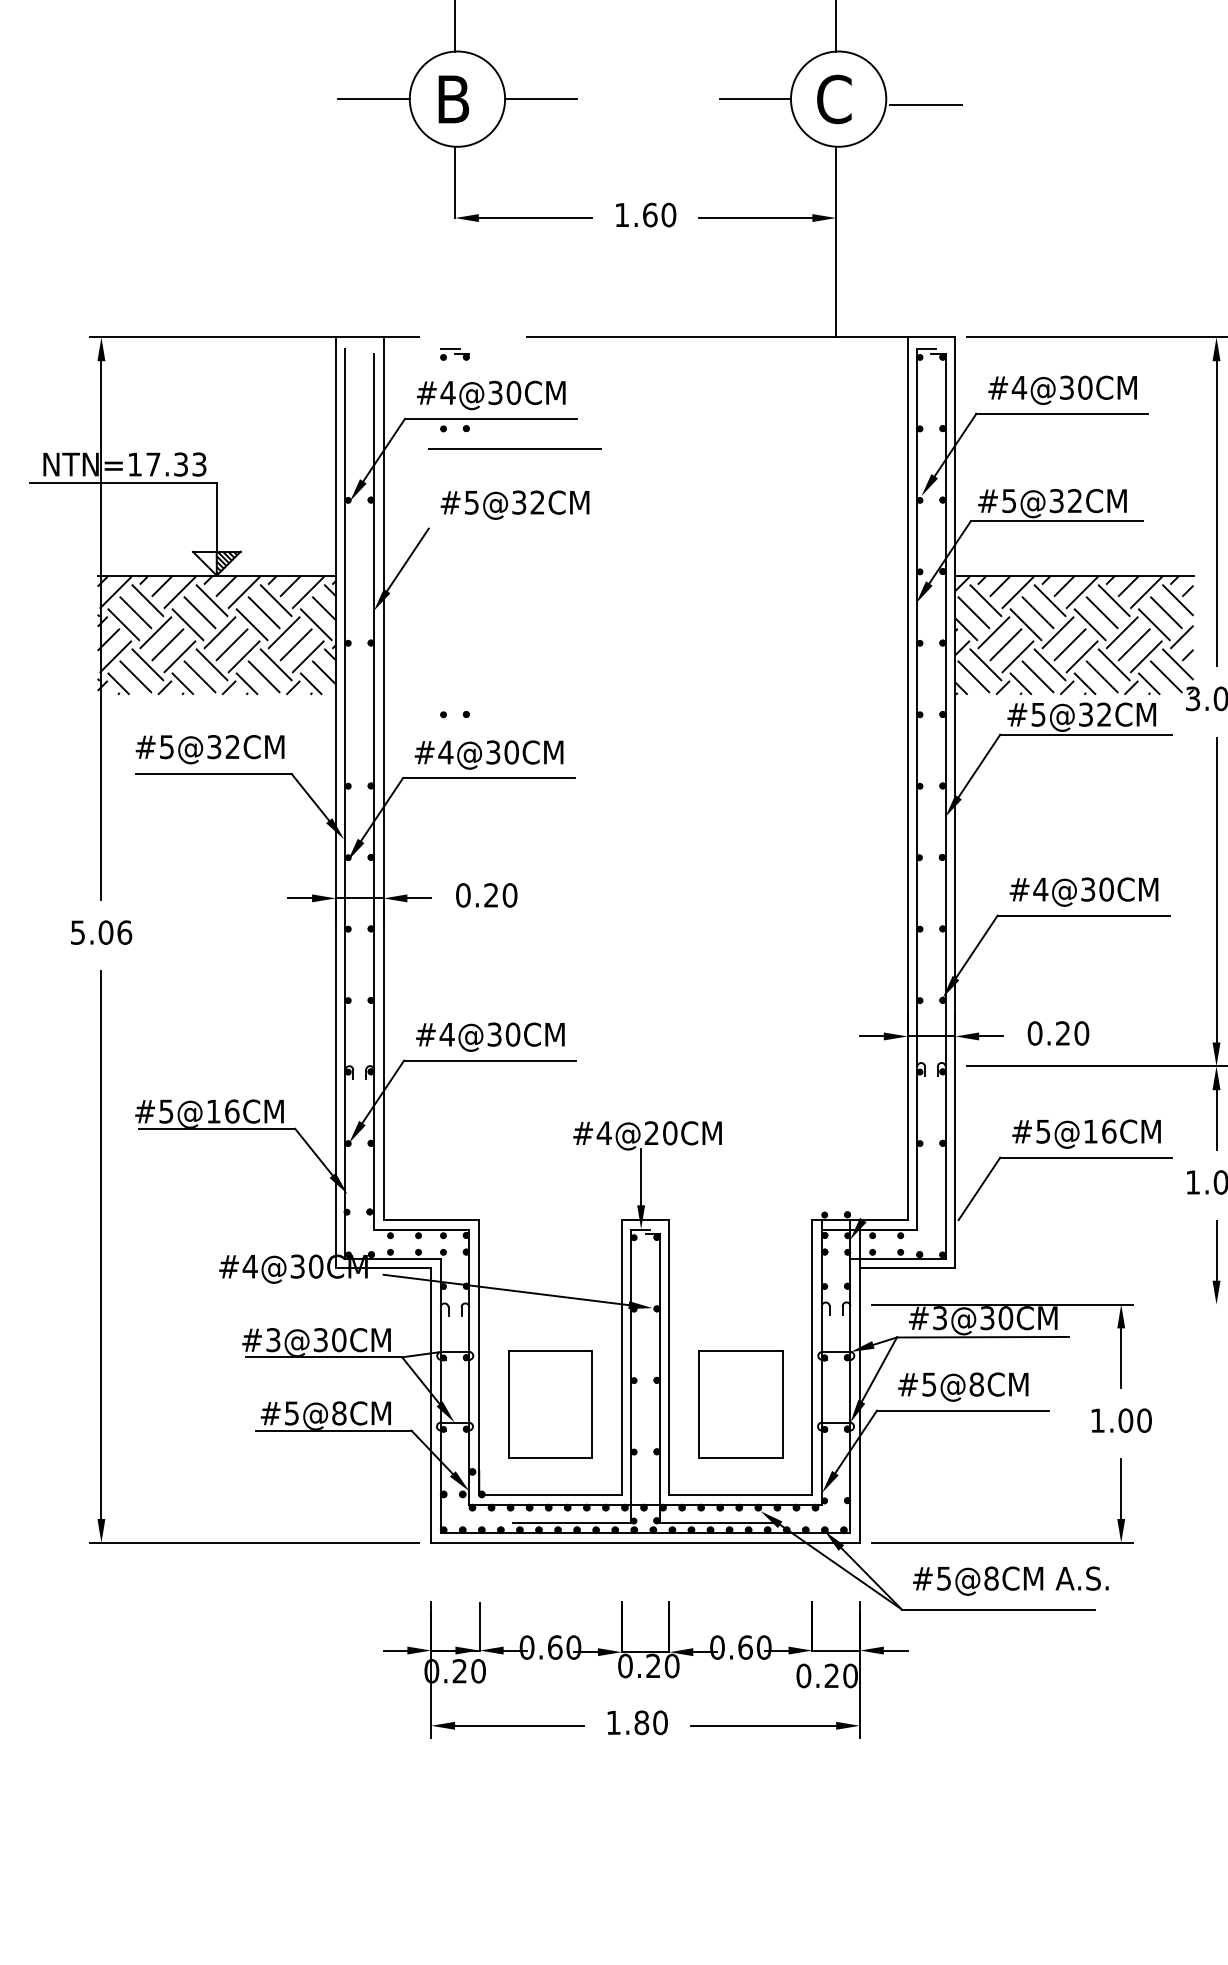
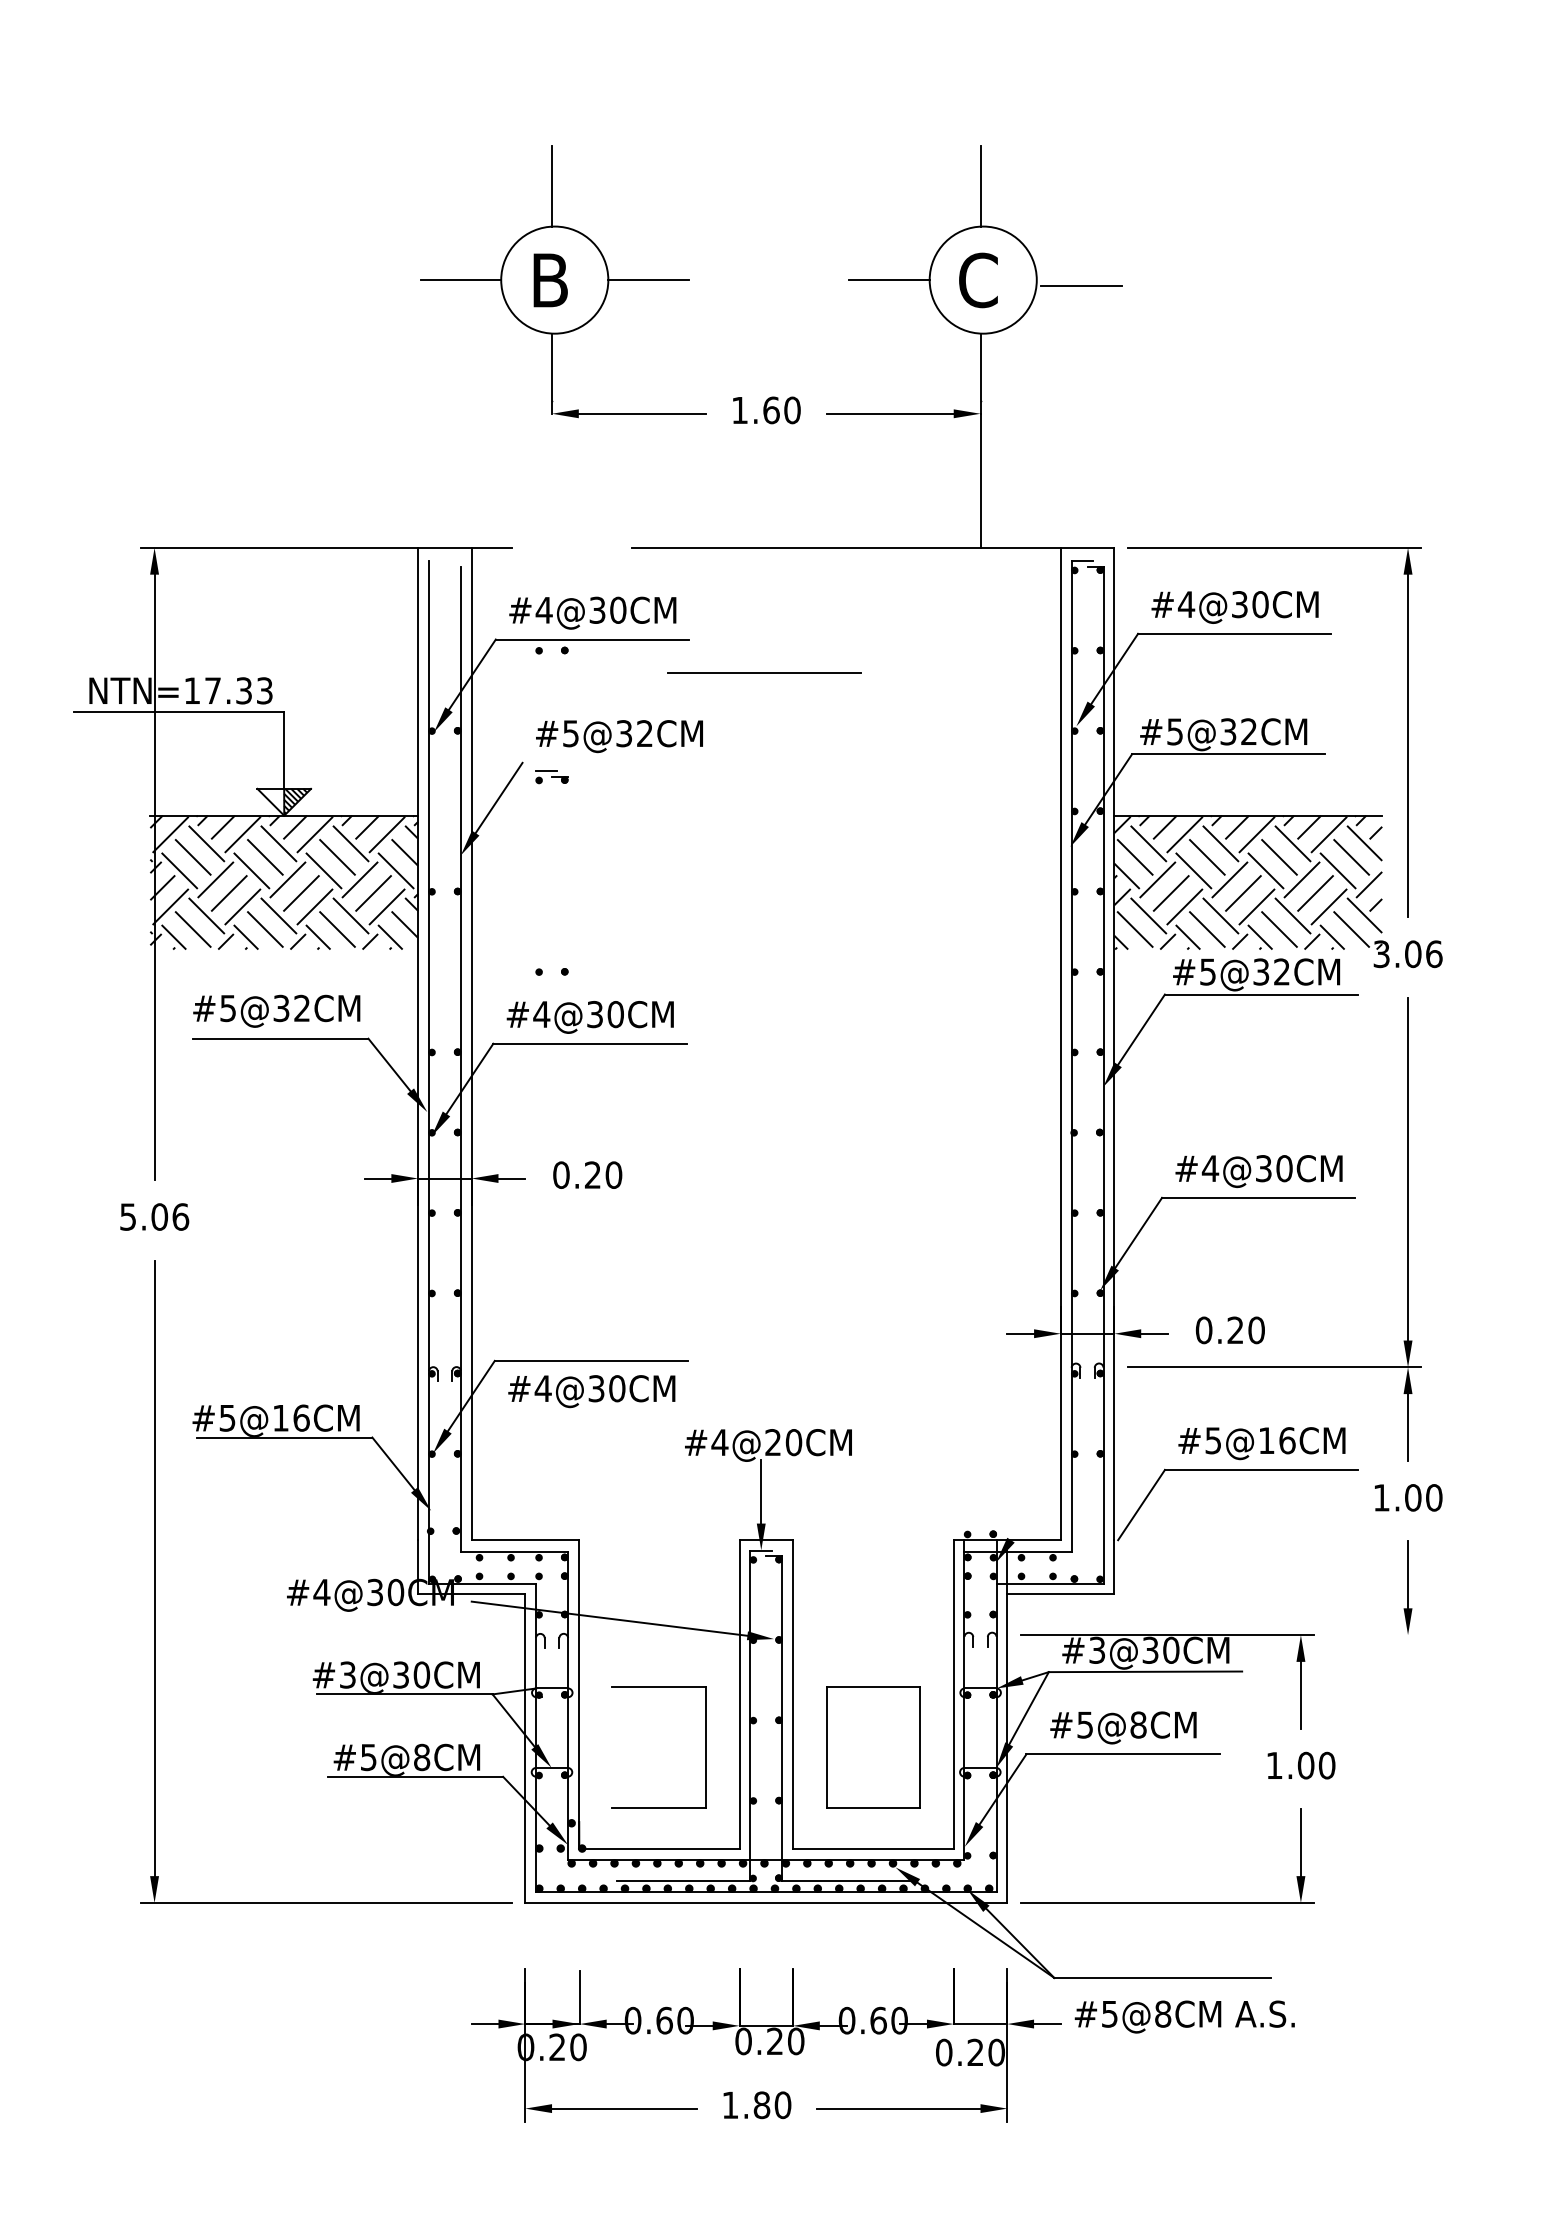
part: (454, 354) -> (551, 777), moved
line: (515, 448) -> (764, 672), moved
text: (490, 1037) -> (591, 1391), moved
line: (508, 1404) -> (612, 1747), removed
text: (1010, 1580) -> (1184, 2016), moved

